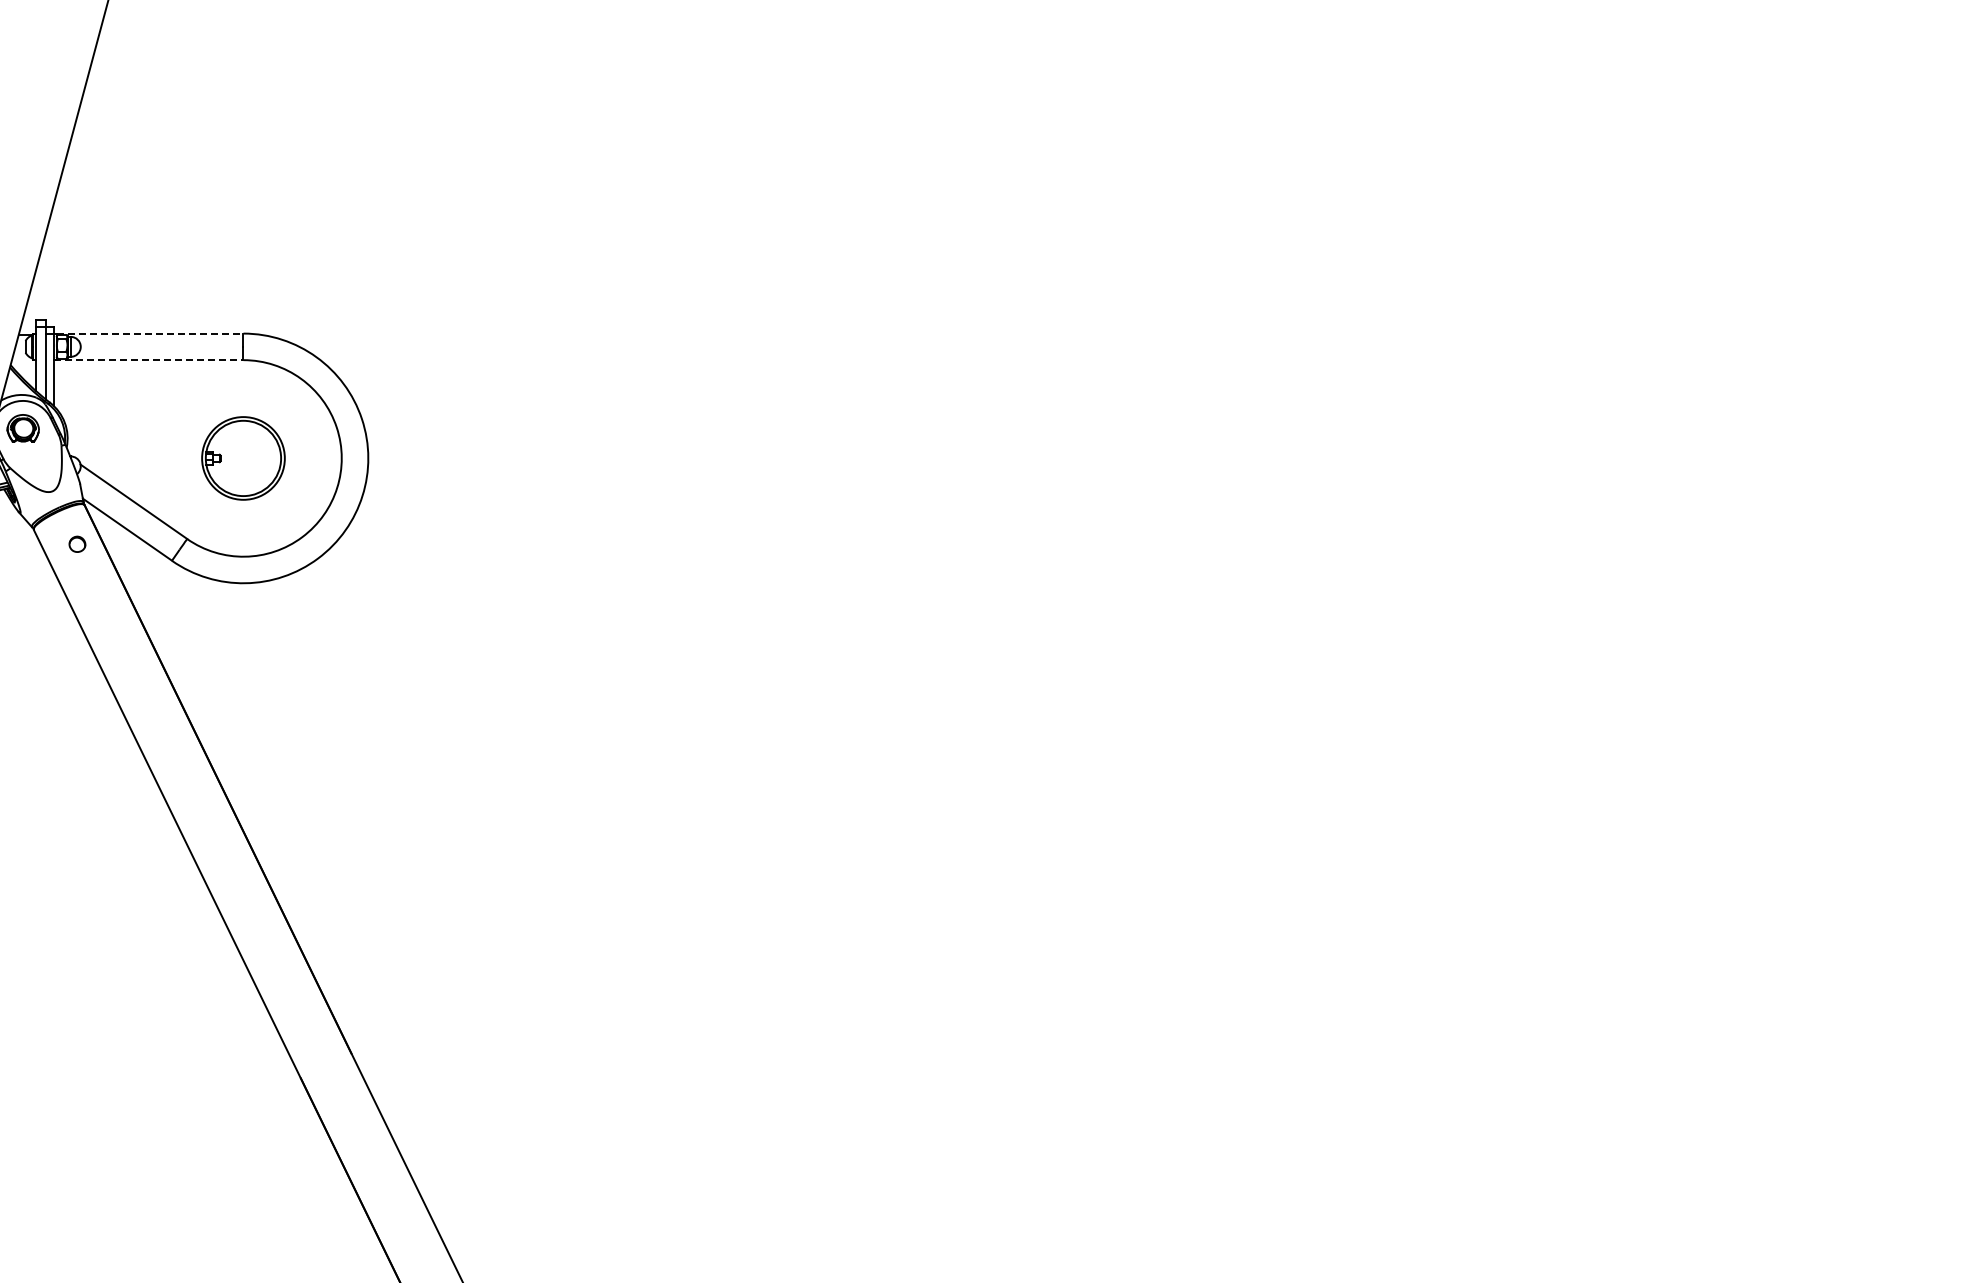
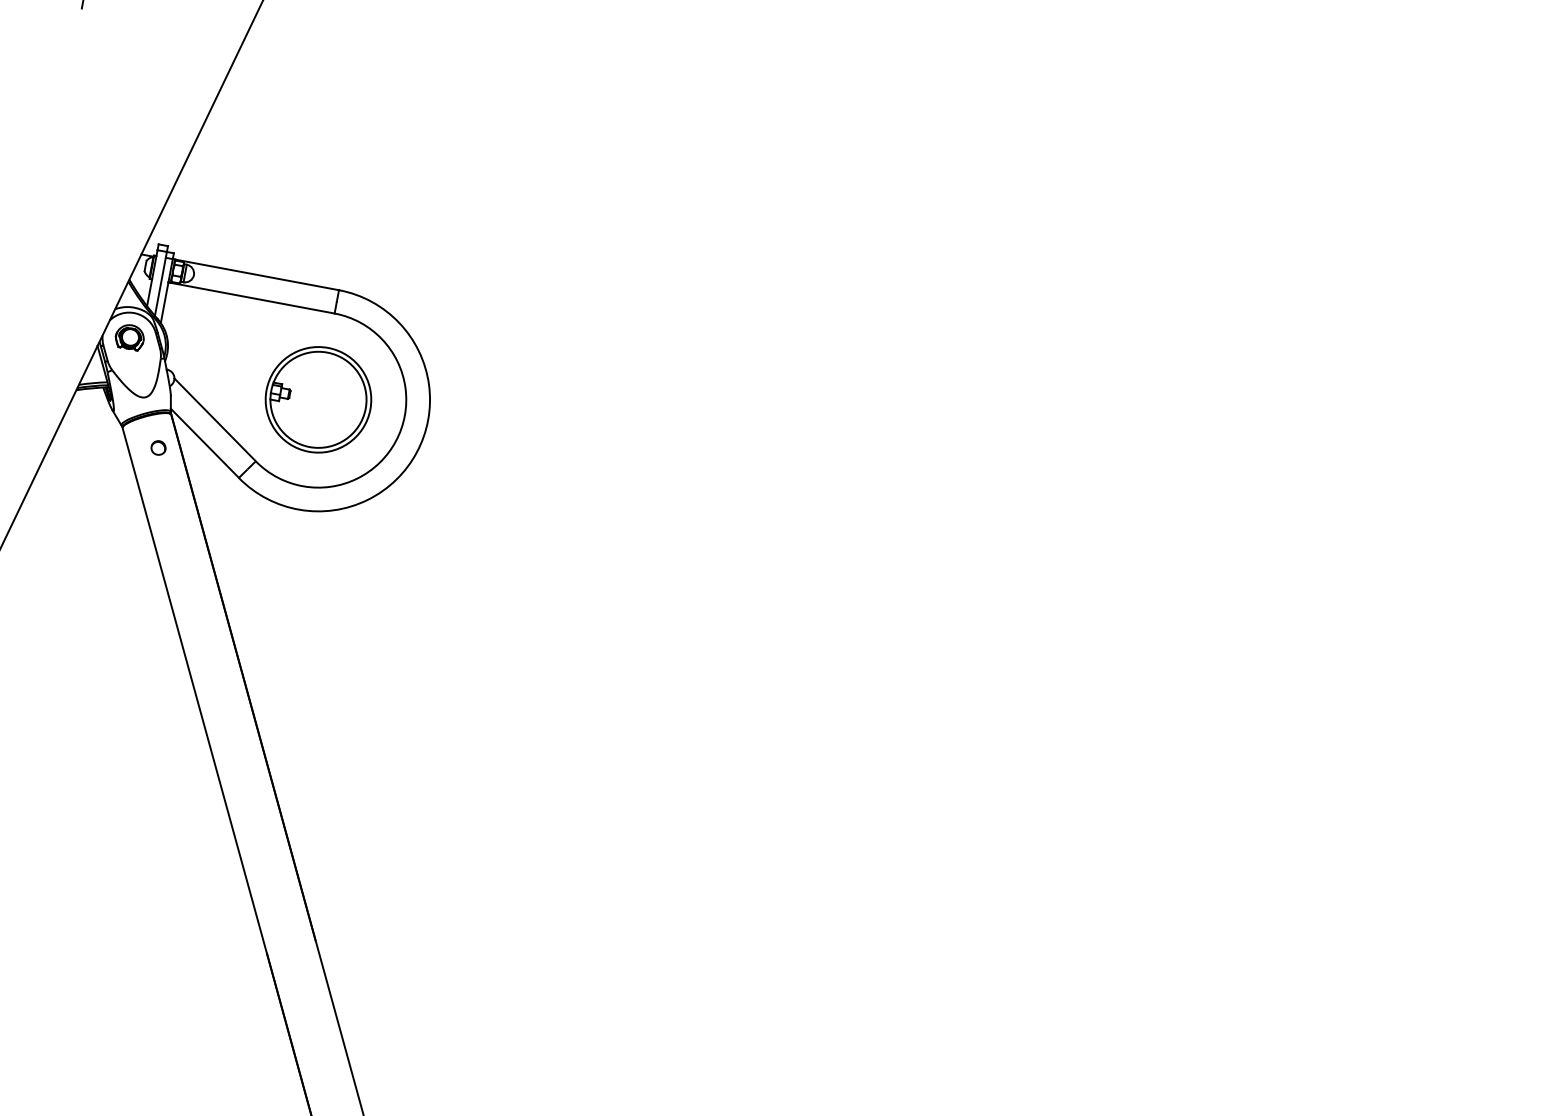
line: (150, 333) -> (257, 274), dashed -> solid
line: (148, 360) -> (251, 298), dashed -> solid
part: (243, 458) -> (318, 399), size x1.43

